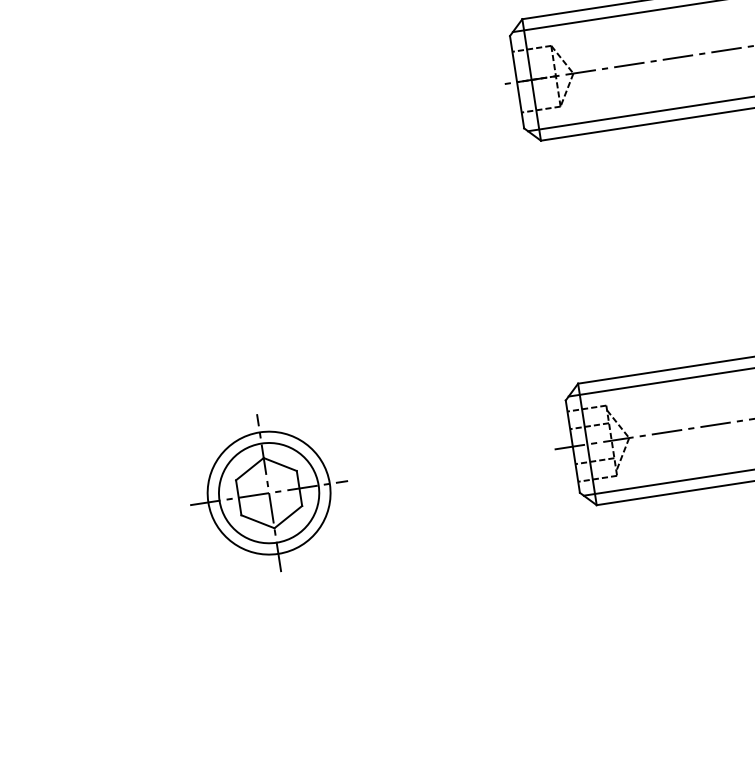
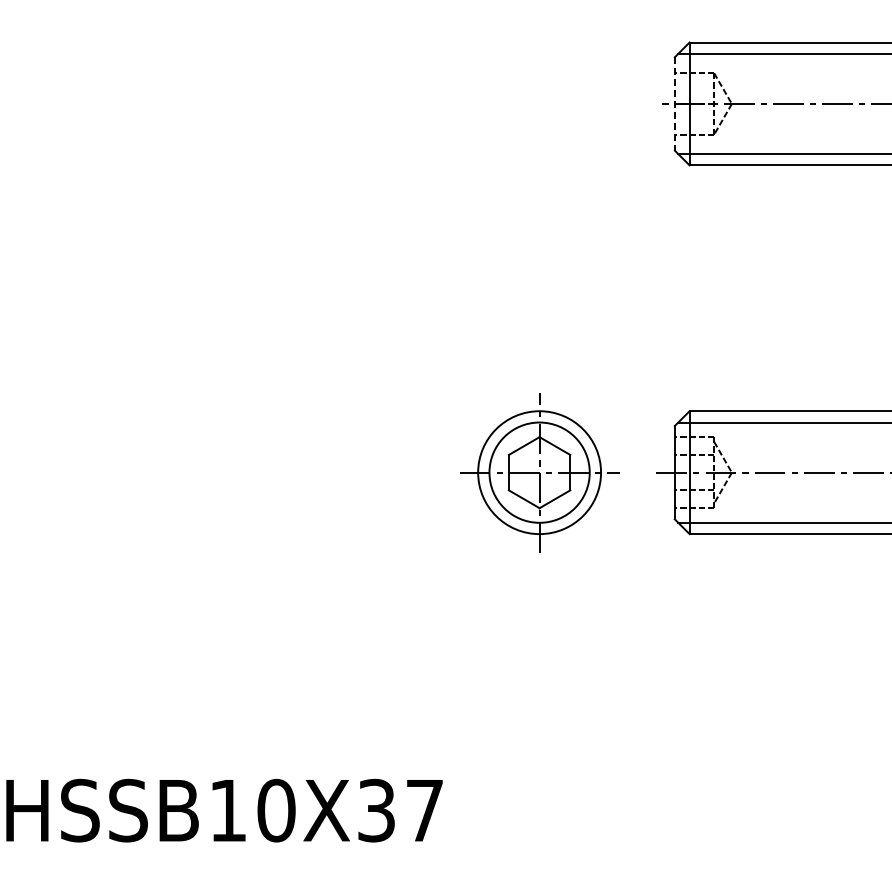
line: (516, 81) -> (674, 103), solid -> dashed
part: (268, 492) -> (539, 472), moved

